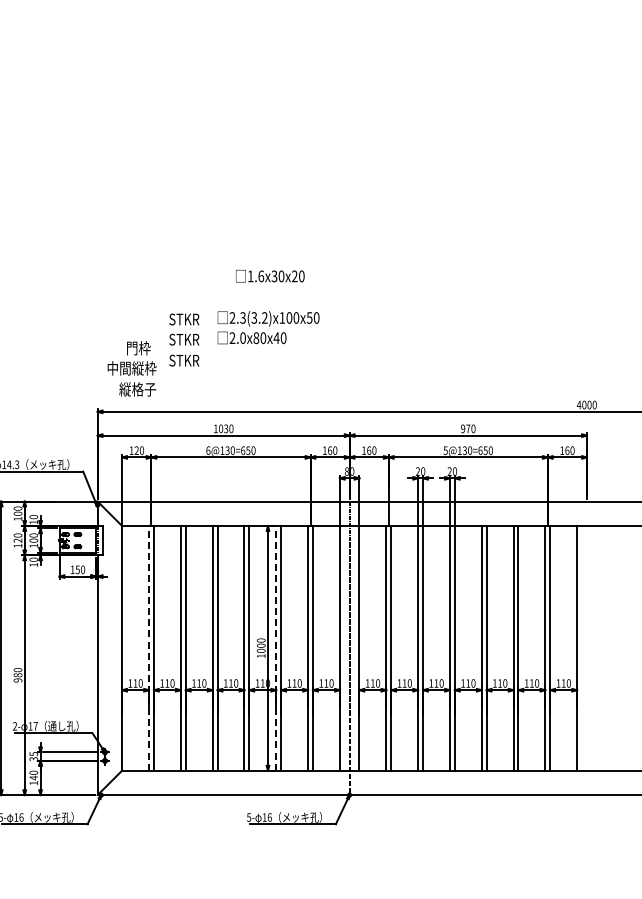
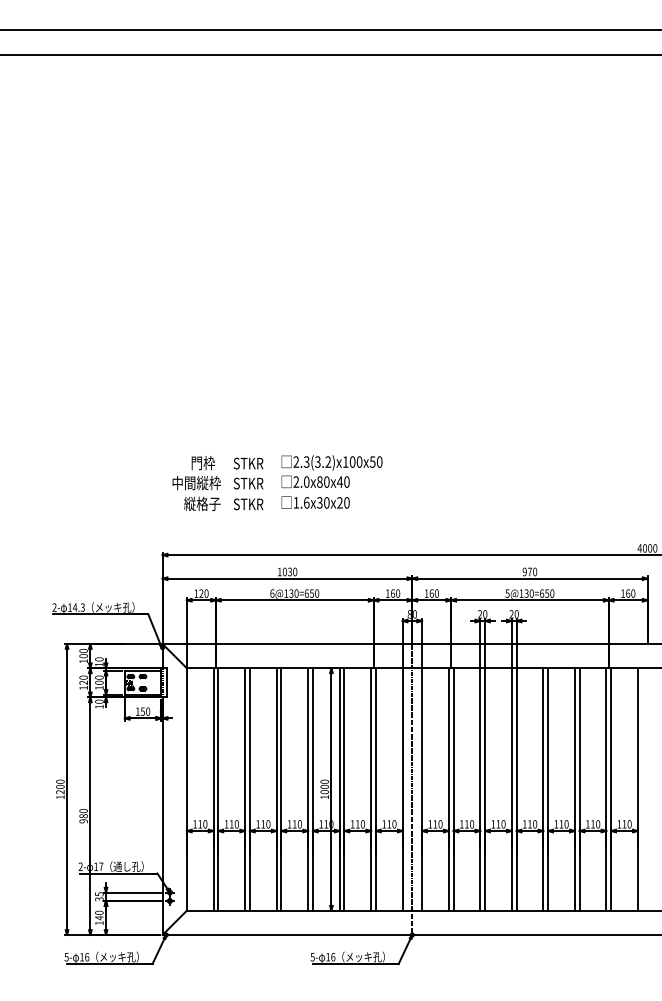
text: (270, 276) -> (315, 502), moved
text: (131, 368) -> (196, 483), moved
line: (148, 648) -> (213, 789), dashed -> solid
line: (276, 648) -> (339, 789), dashed -> solid

